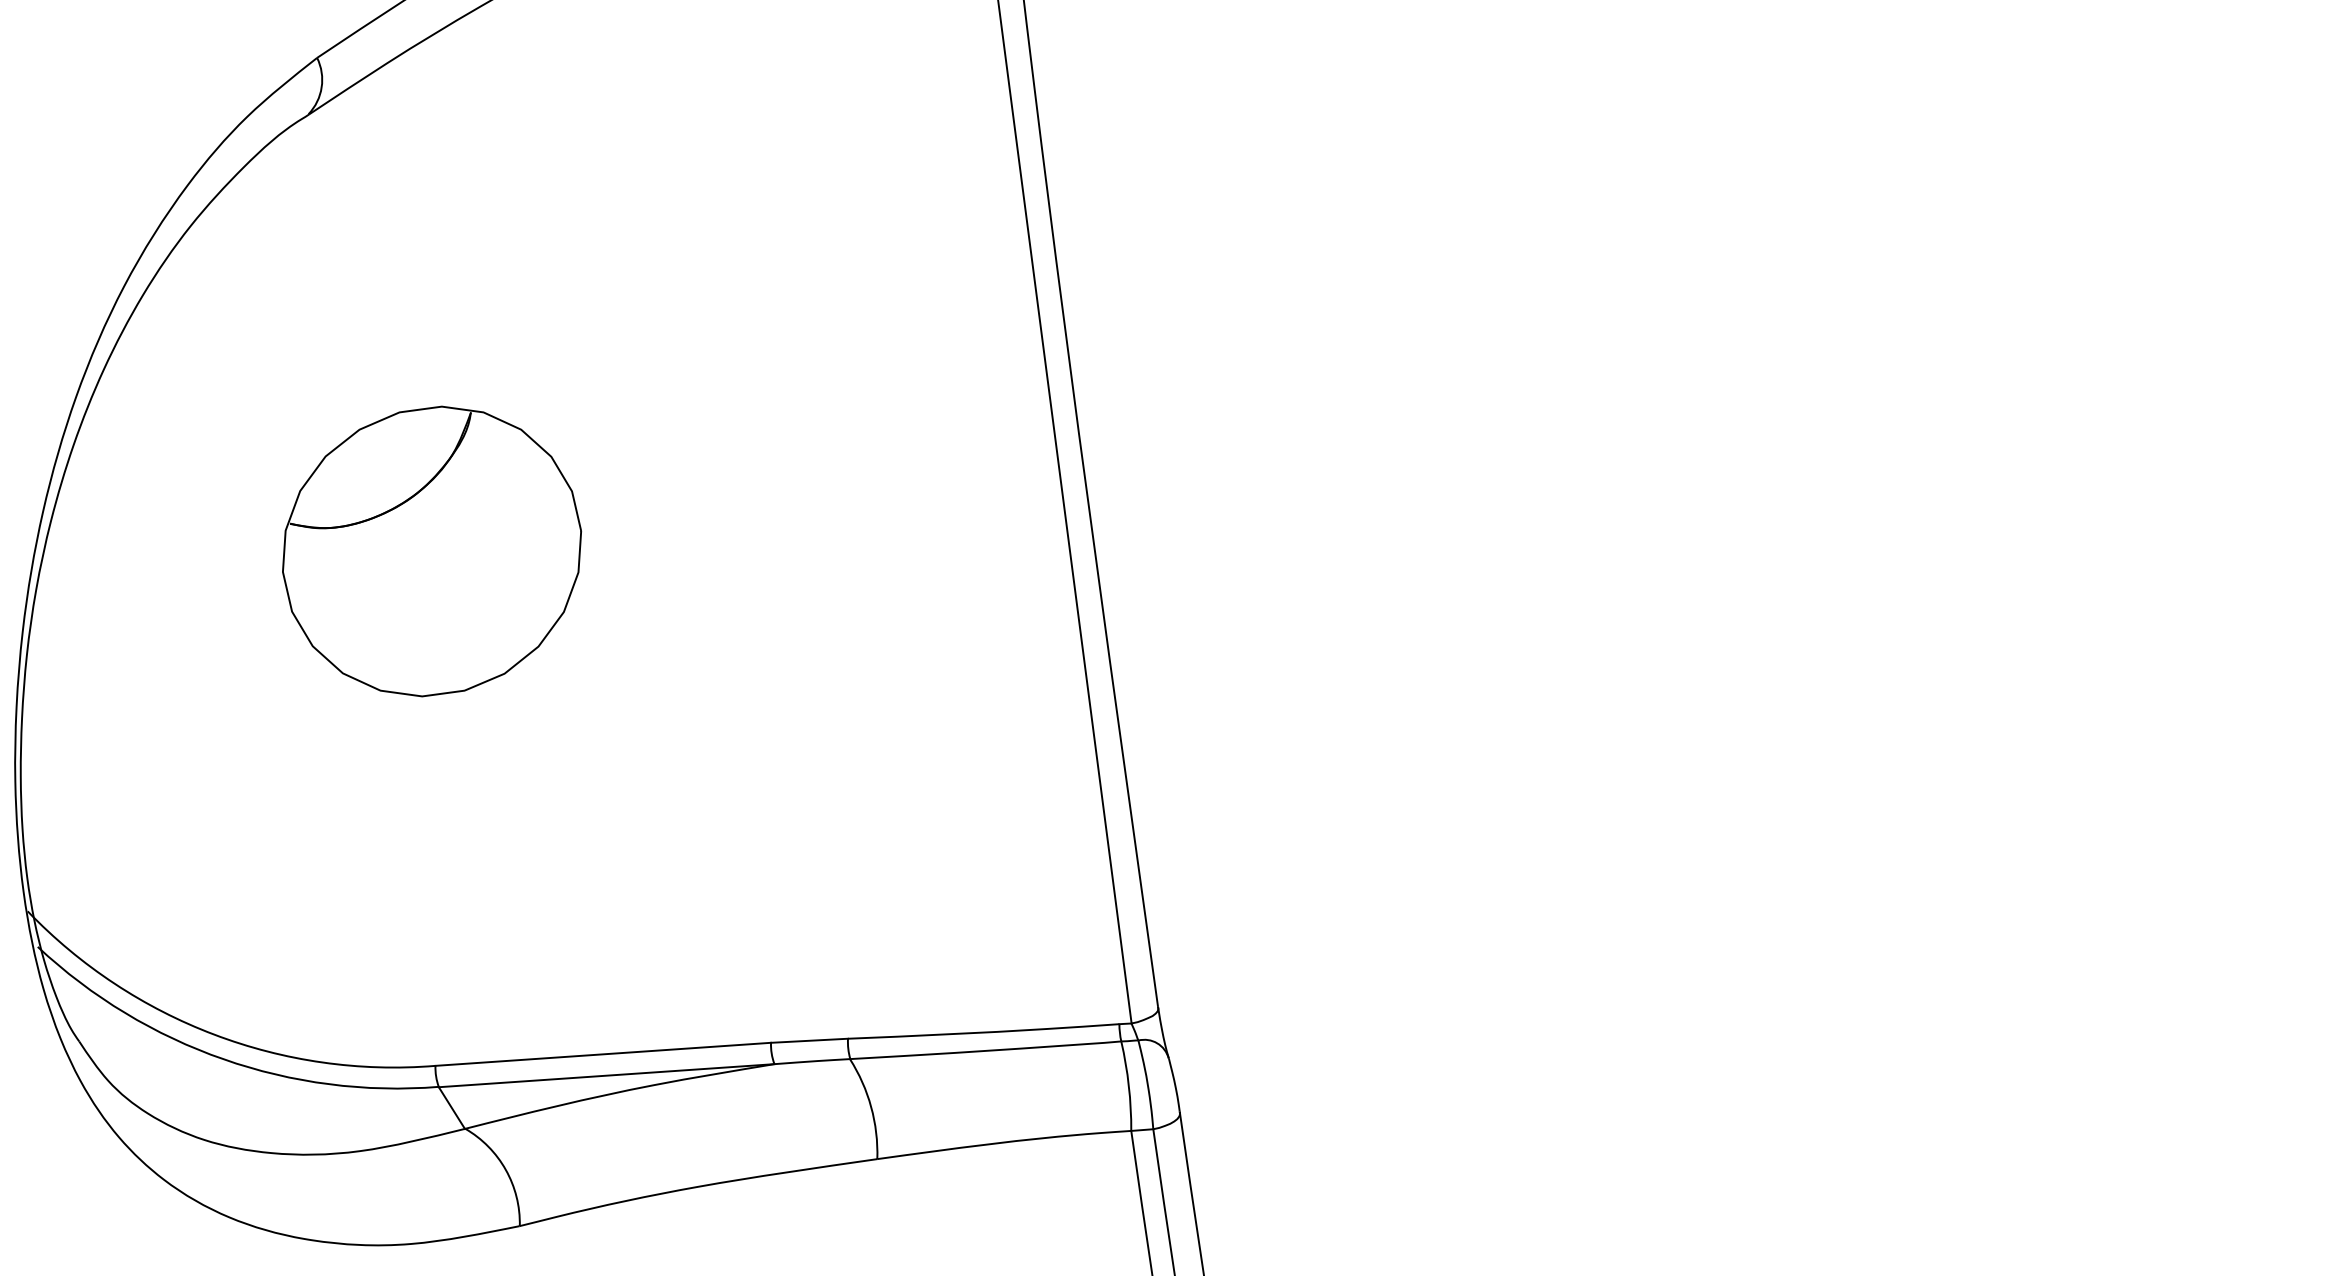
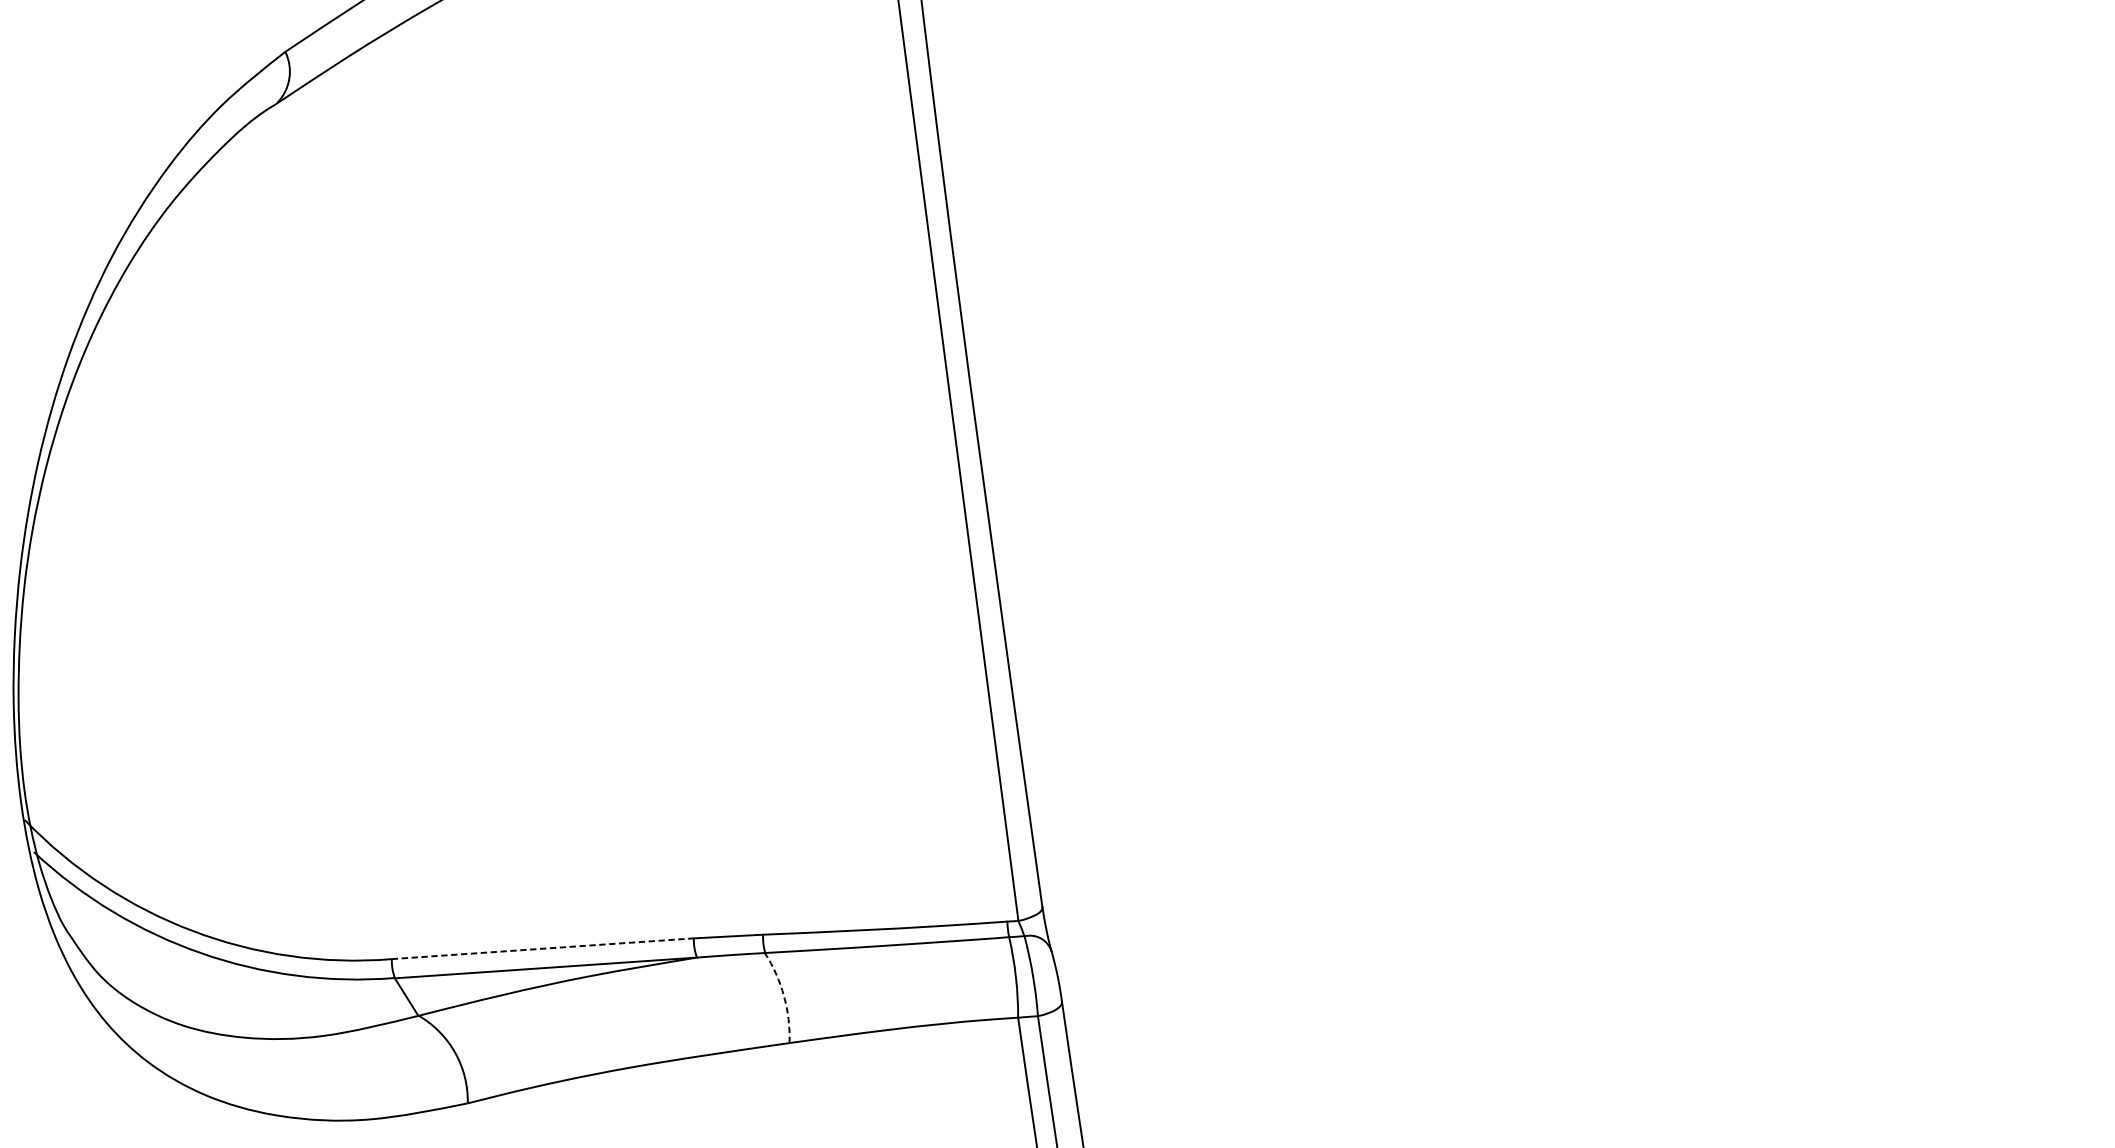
part: (432, 551) -> (389, 496), removed
line: (603, 1054) -> (543, 948), solid -> dashed
arc: (871, 1107) -> (784, 996), solid -> dashed

